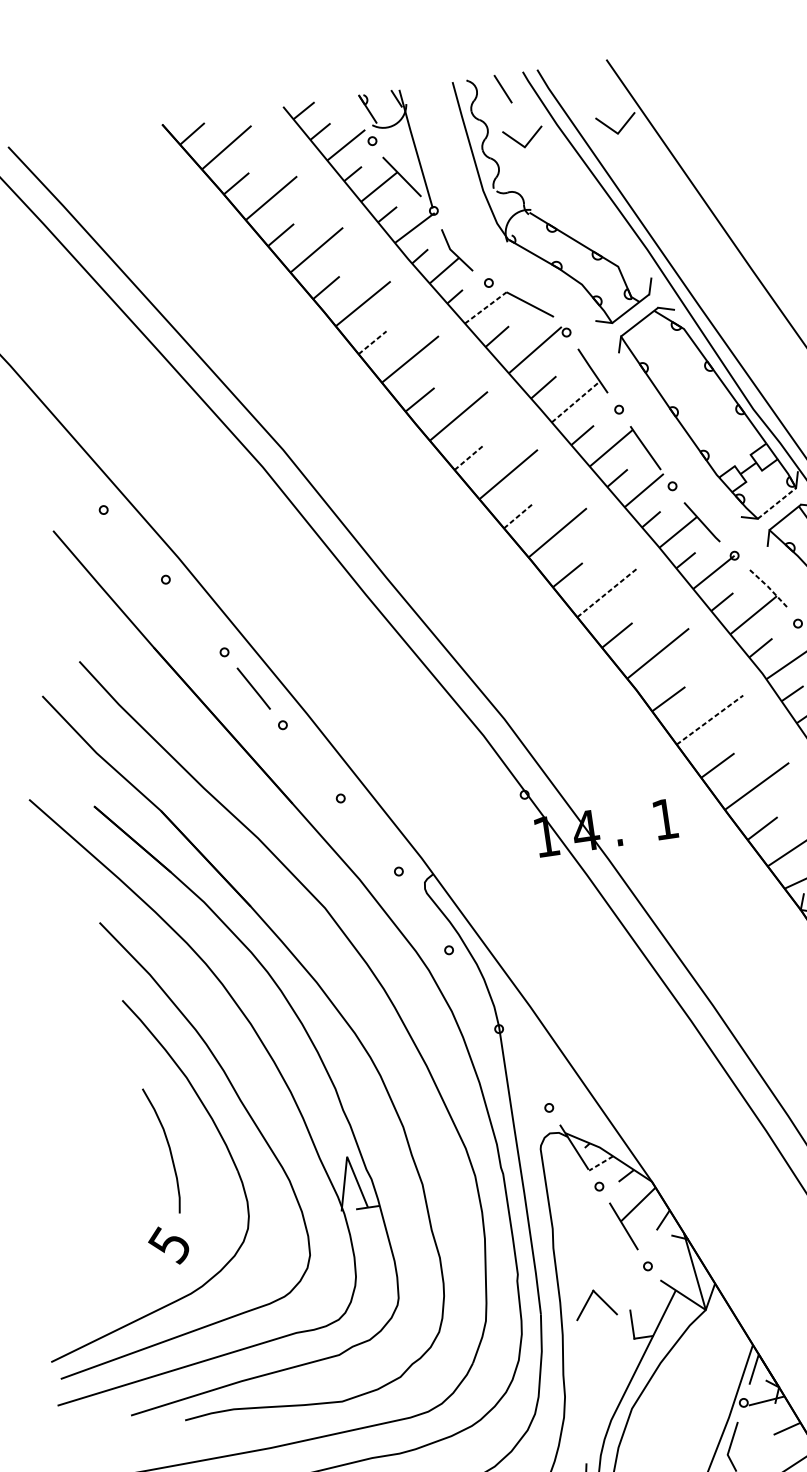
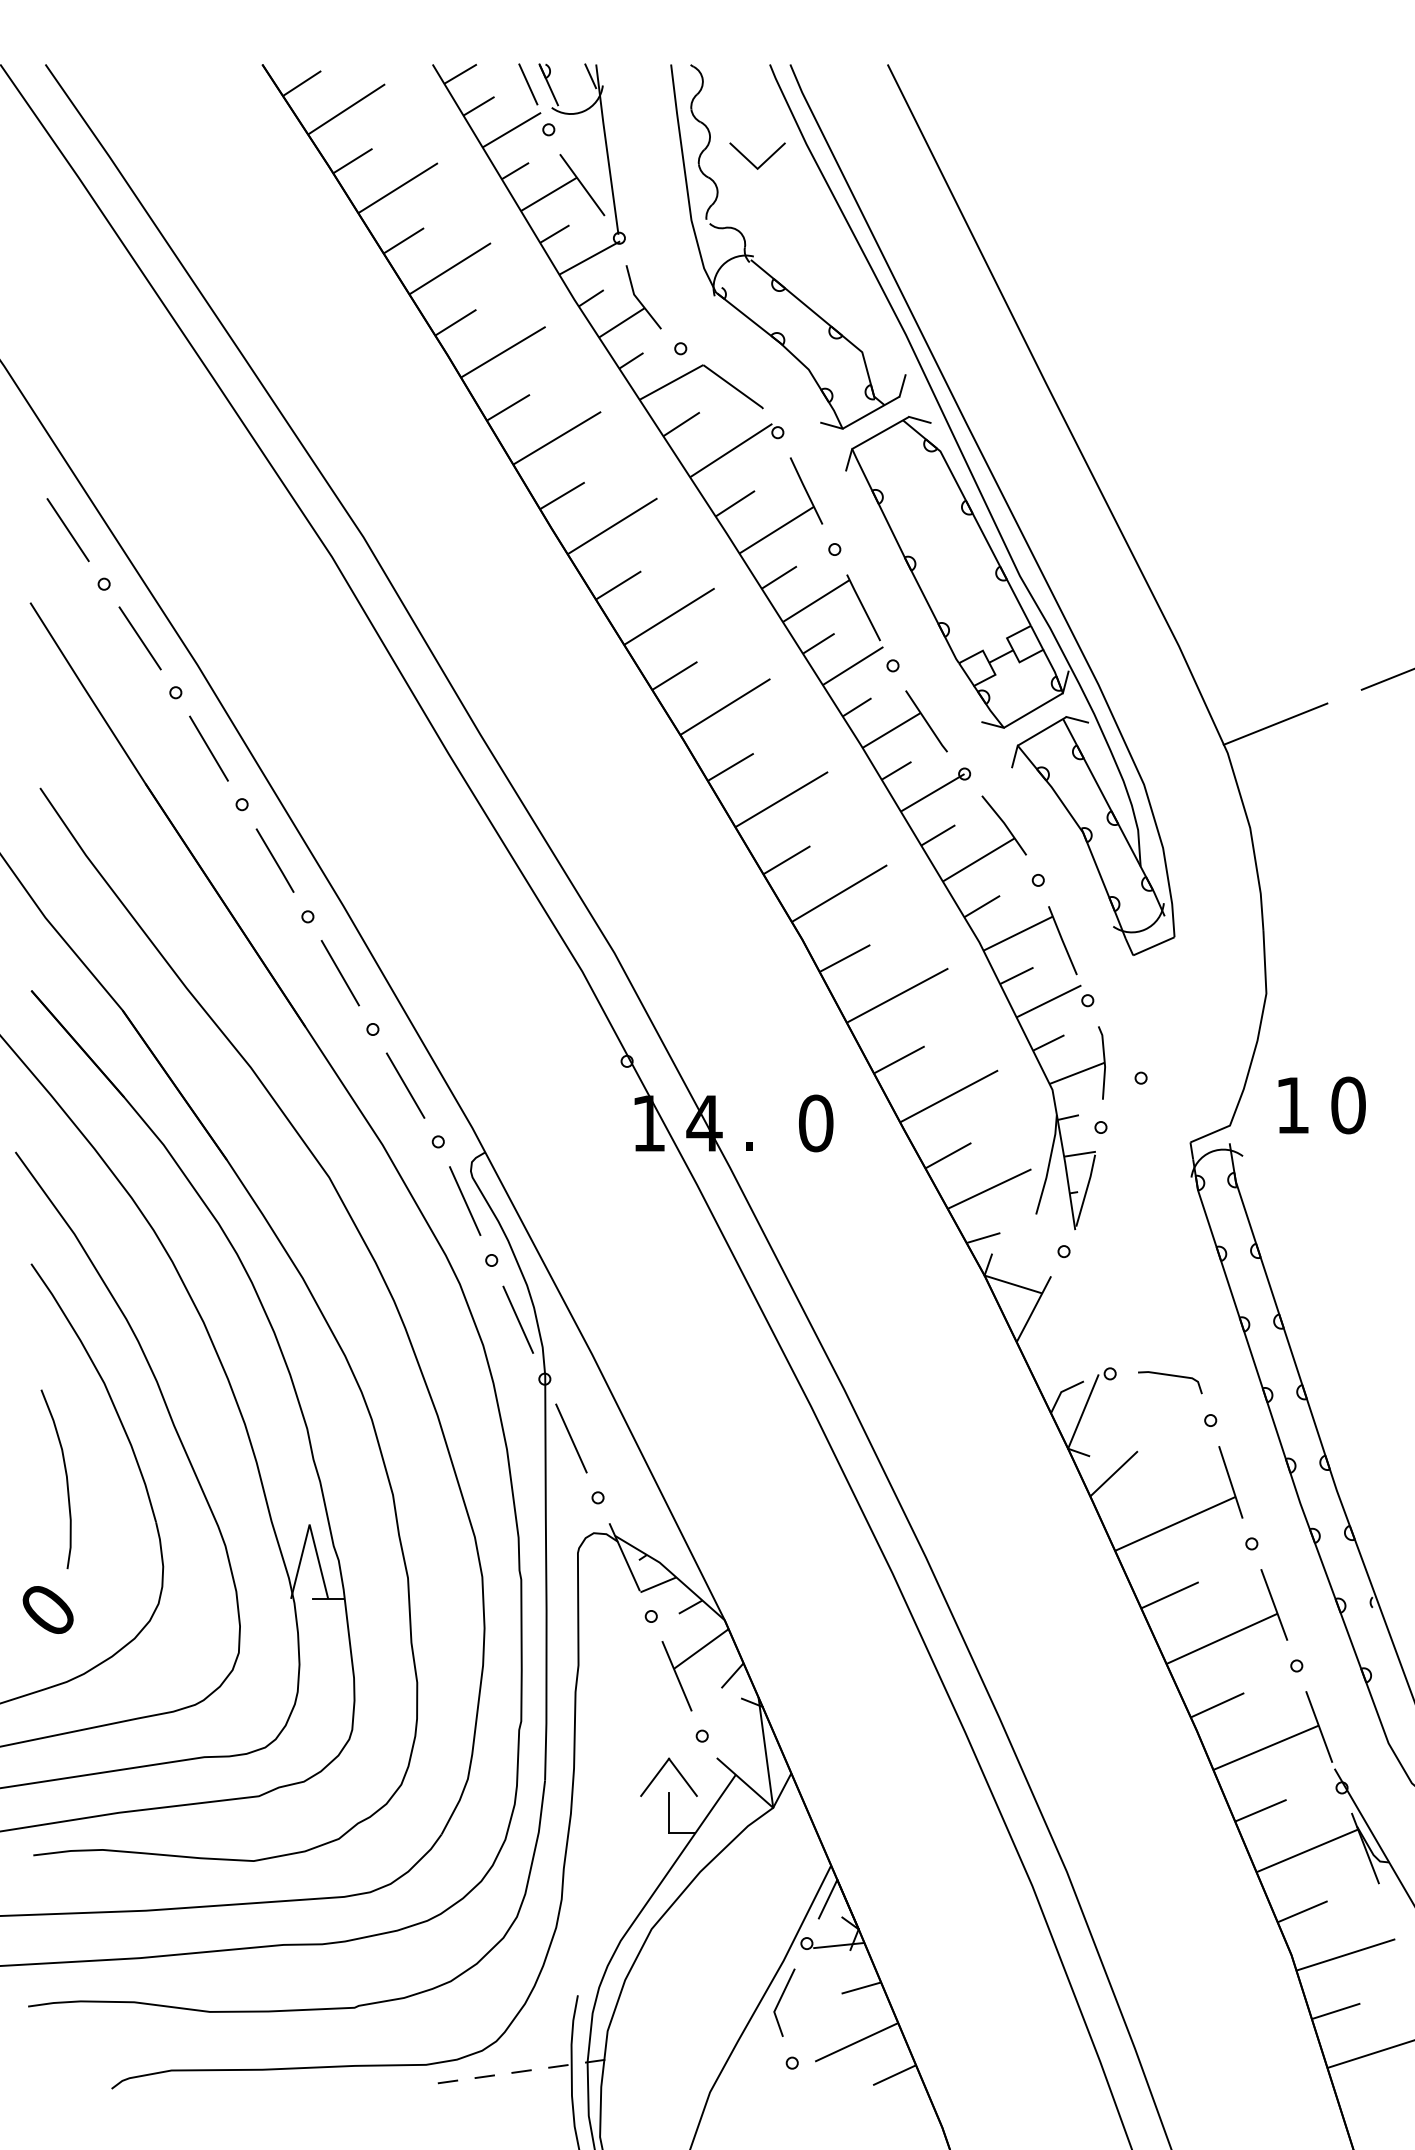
line: (503, 89) -> (528, 84), moved
line: (612, 129) -> (882, 161), removed
line: (485, 307) -> (671, 382), dashed -> solid
line: (372, 342) -> (508, 407), dashed -> solid
line: (575, 402) -> (776, 530), dashed -> solid
line: (469, 457) -> (618, 585), dashed -> solid
line: (72, 475) -> (67, 530), added
line: (776, 503) -> (1033, 710), dashed -> solid
line: (518, 515) -> (674, 675), dashed -> solid
line: (134, 544) -> (139, 638), added
line: (768, 587) -> (1005, 824), dashed -> solid
line: (607, 592) -> (781, 799), dashed -> solid
line: (194, 615) -> (208, 748), added
line: (709, 720) -> (897, 995), dashed -> solid
line: (311, 761) -> (339, 972), added
text: (665, 819) -> (816, 1123), 1 -> 0
line: (369, 834) -> (405, 1085), added
line: (424, 910) -> (465, 1200), added
line: (474, 989) -> (518, 1319), added
line: (524, 1068) -> (571, 1438), added
line: (600, 1163) -> (657, 1585), dashed -> solid
text: (168, 1245) -> (45, 1610), 5 -> 0
part: (589, 1299) -> (662, 1769), moved

